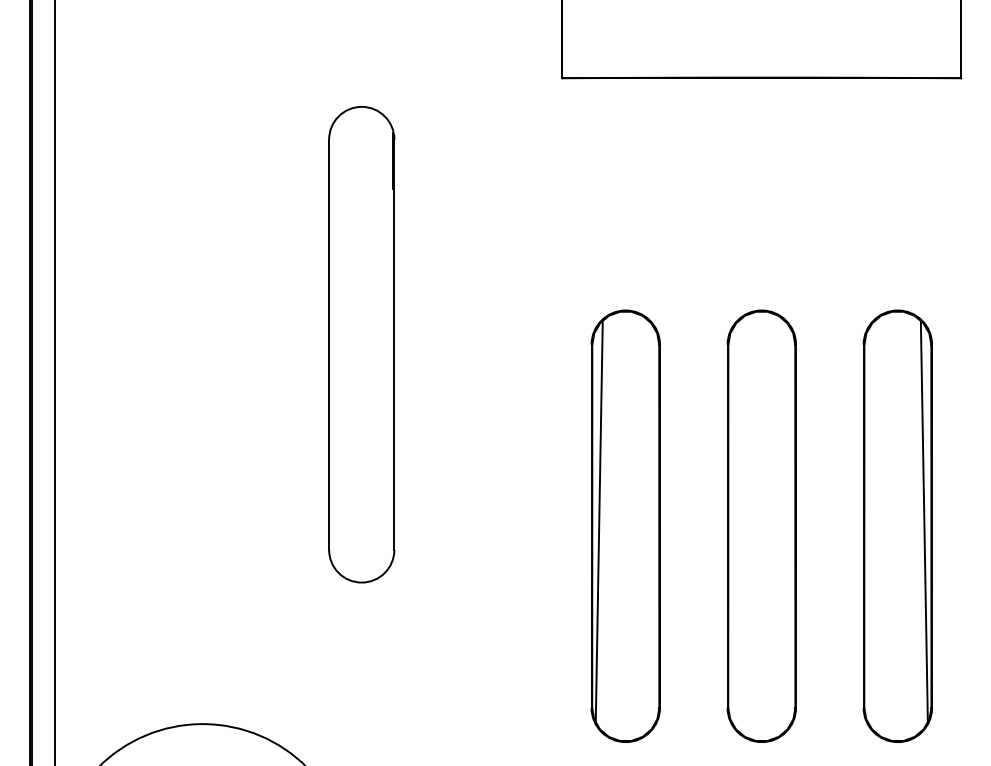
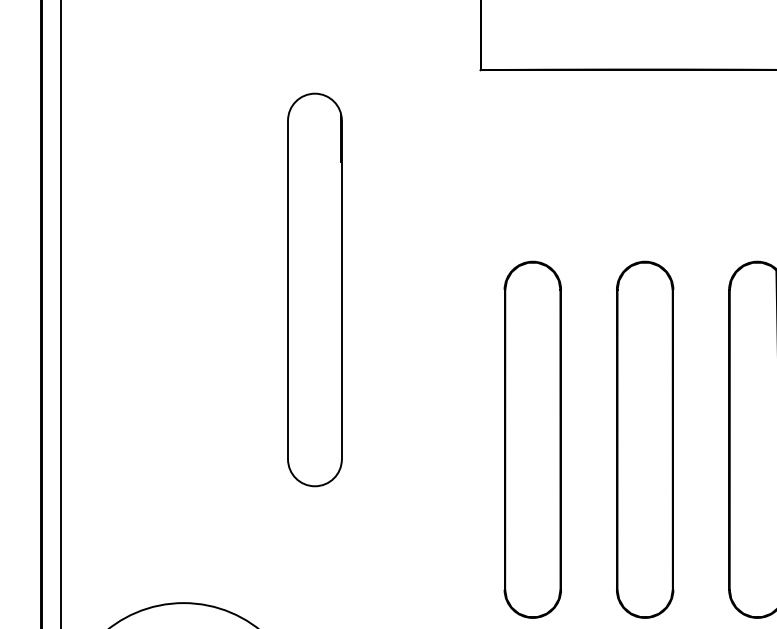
line: (598, 521) -> (510, 435), removed

